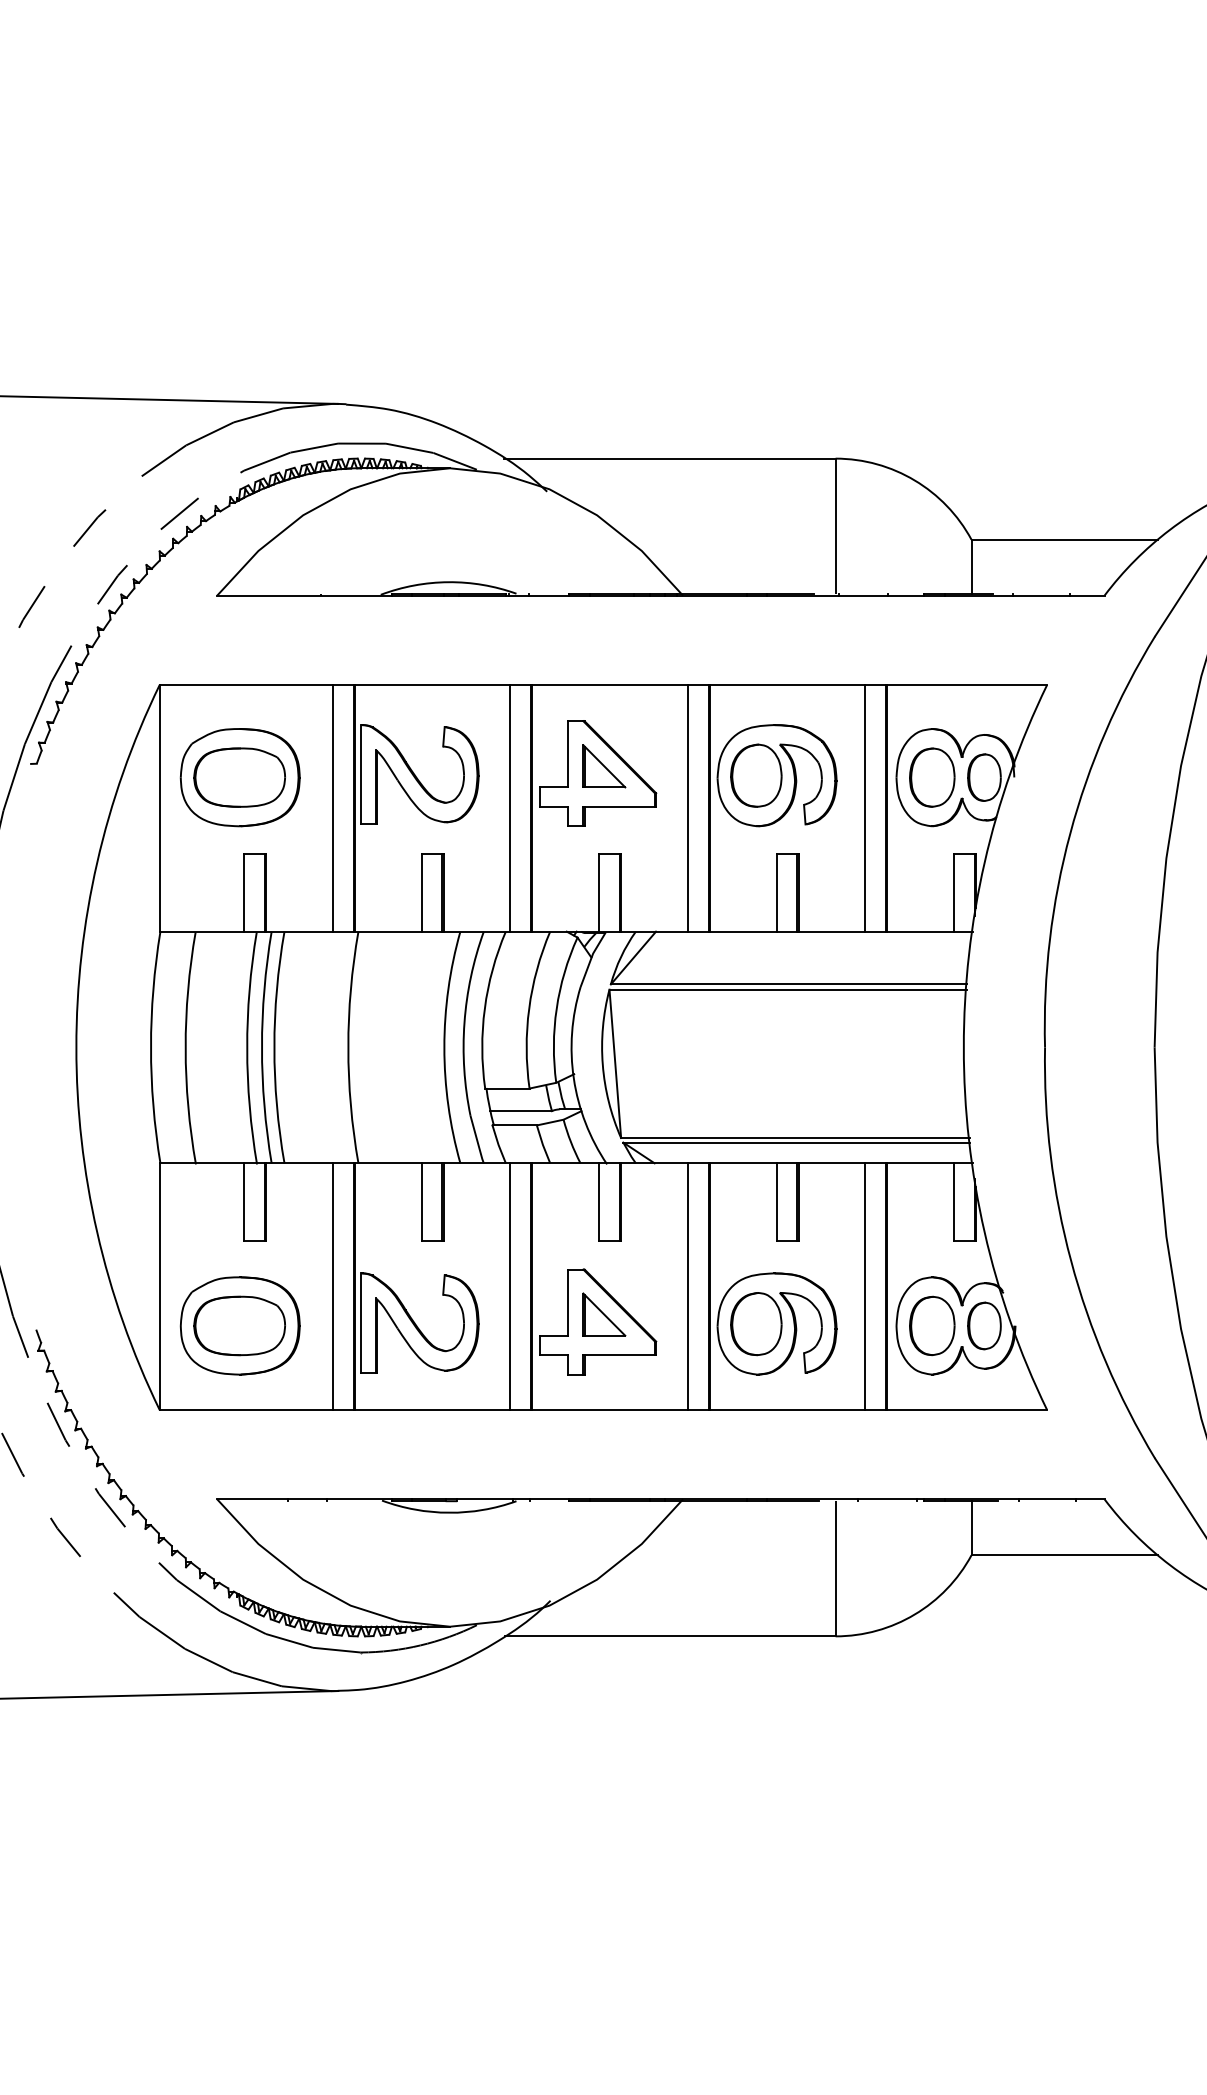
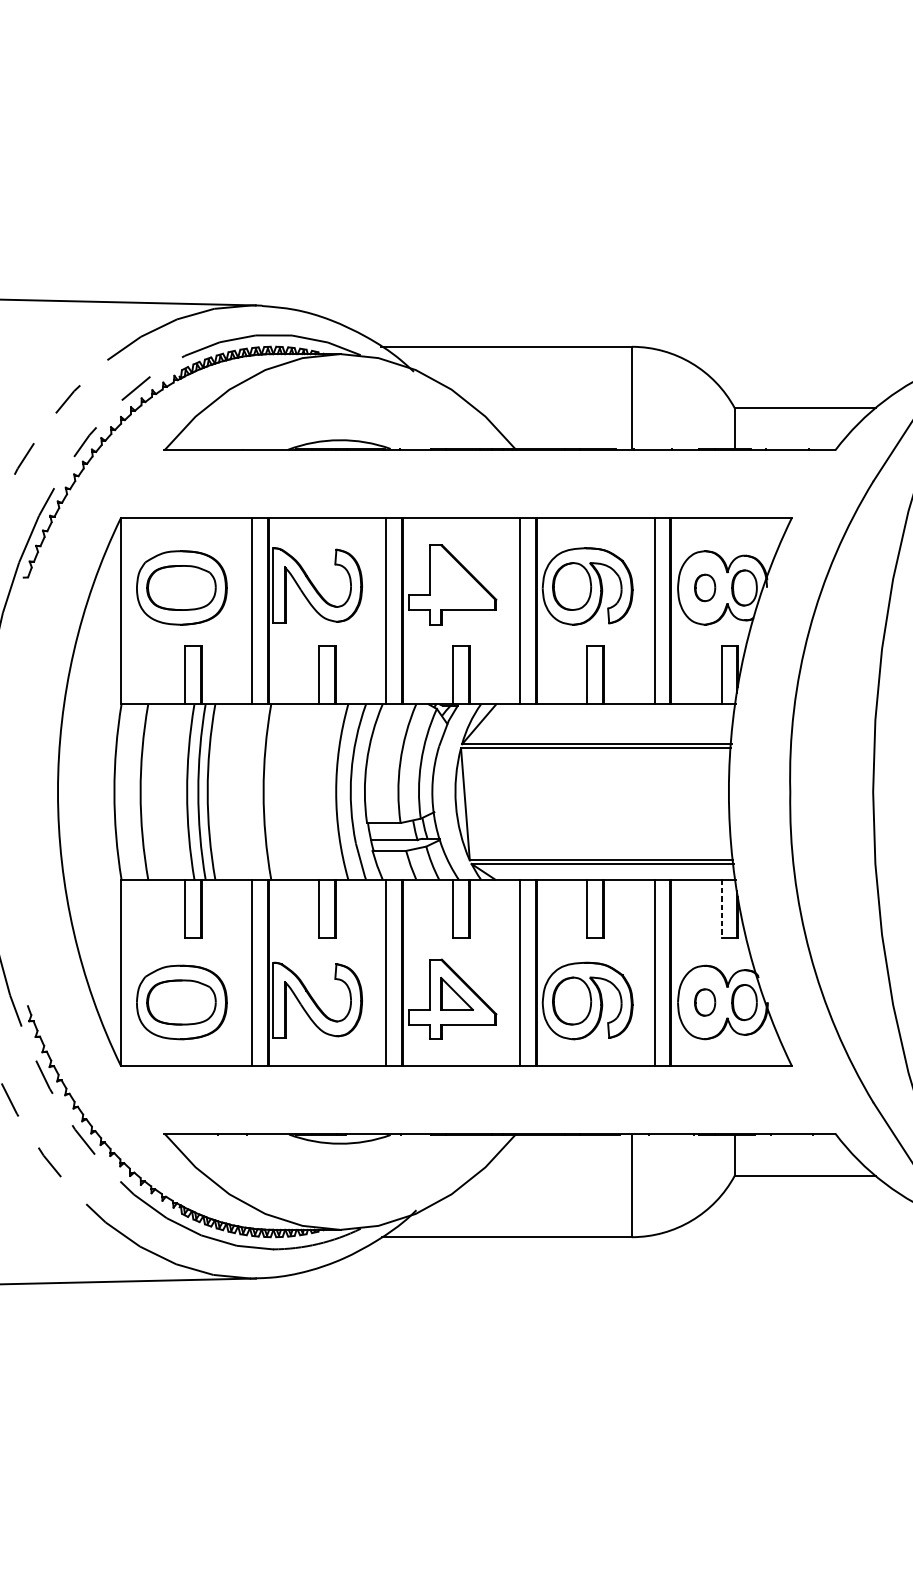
part: (604, 766) -> (457, 579), removed
part: (932, 777) -> (705, 587), size x0.6
line: (954, 1201) -> (721, 908), solid -> dashed
part: (932, 1325) -> (705, 1002), size x0.6

